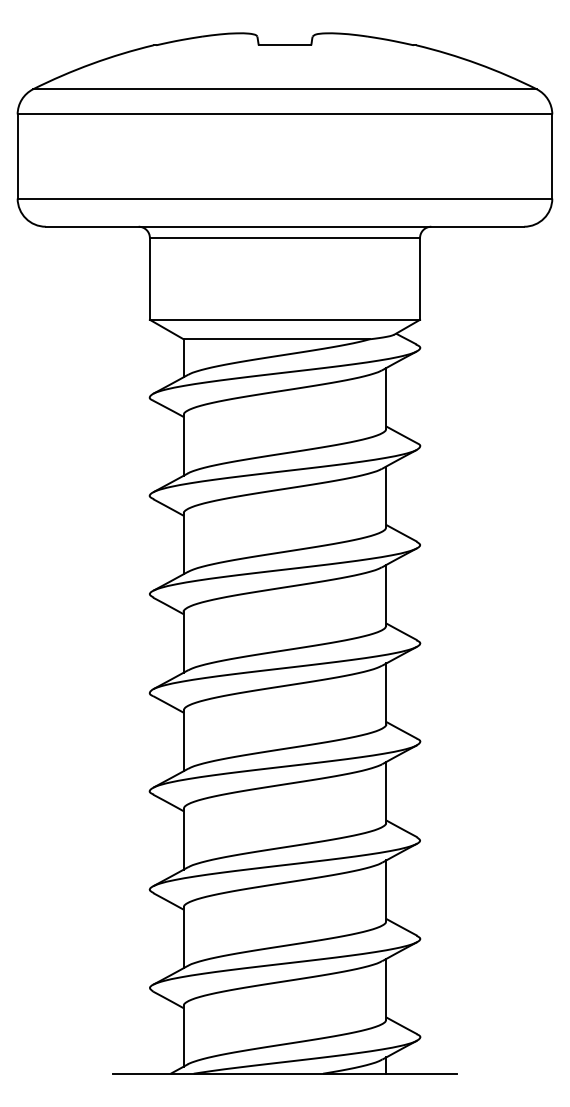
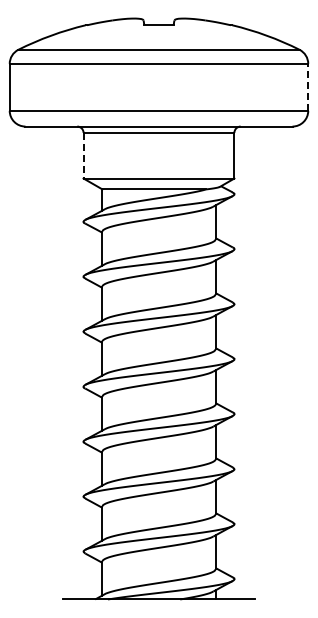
line: (552, 156) -> (308, 87), solid -> dashed
line: (149, 278) -> (83, 155), solid -> dashed

